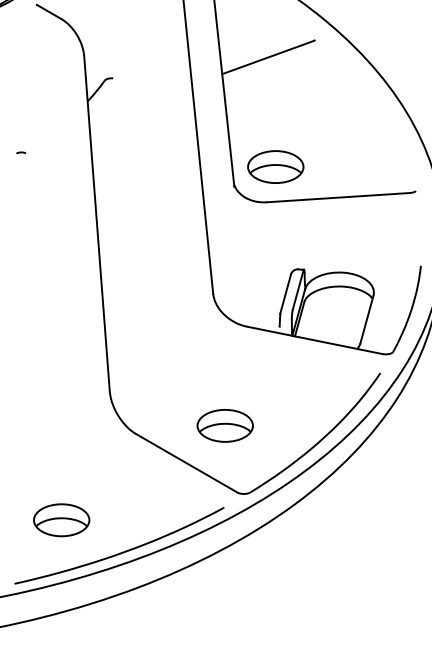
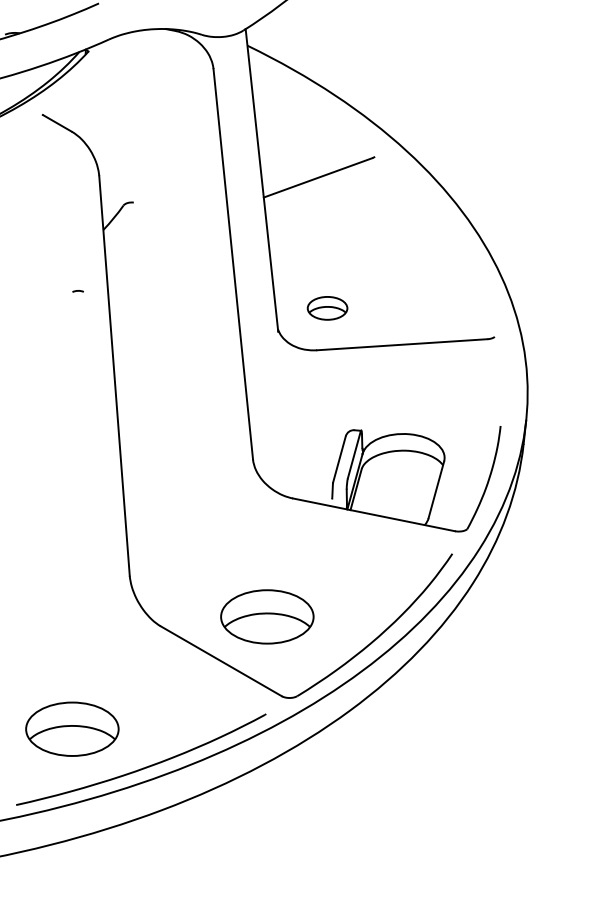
curve: (20, 152) -> (77, 291), moved
part: (275, 167) -> (327, 308), size x0.6
part: (225, 425) -> (267, 616), size x1.4
part: (61, 520) -> (72, 729), size x1.4

